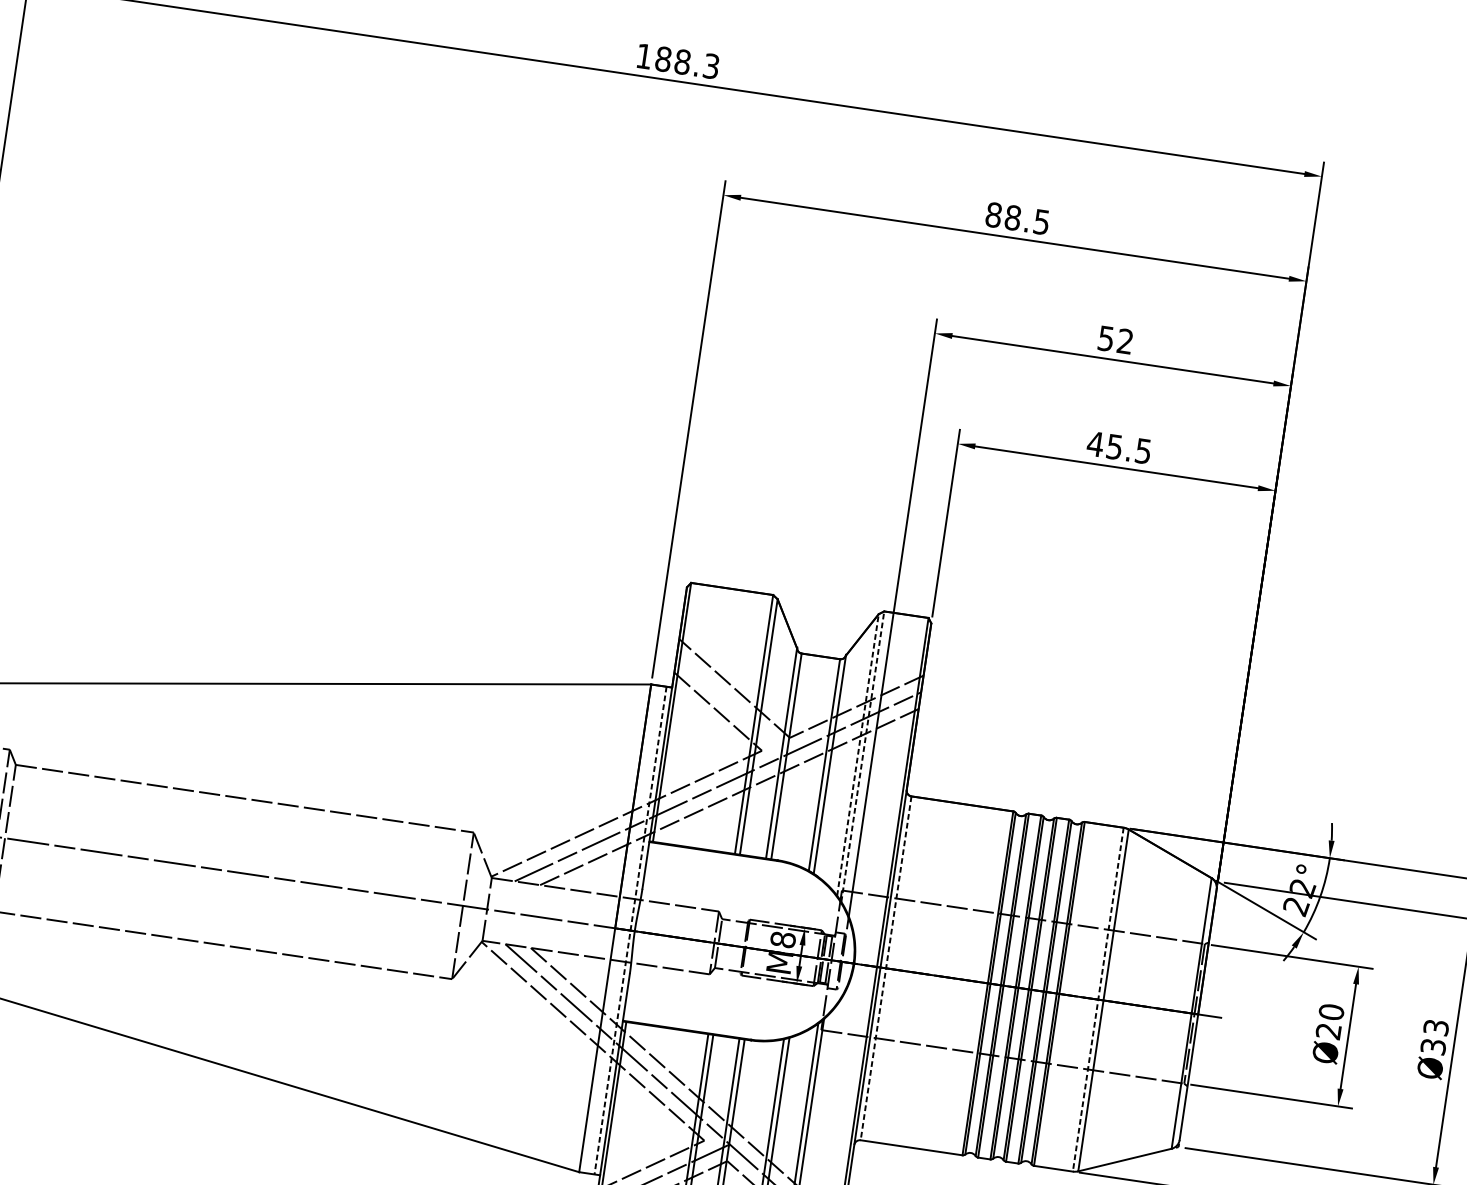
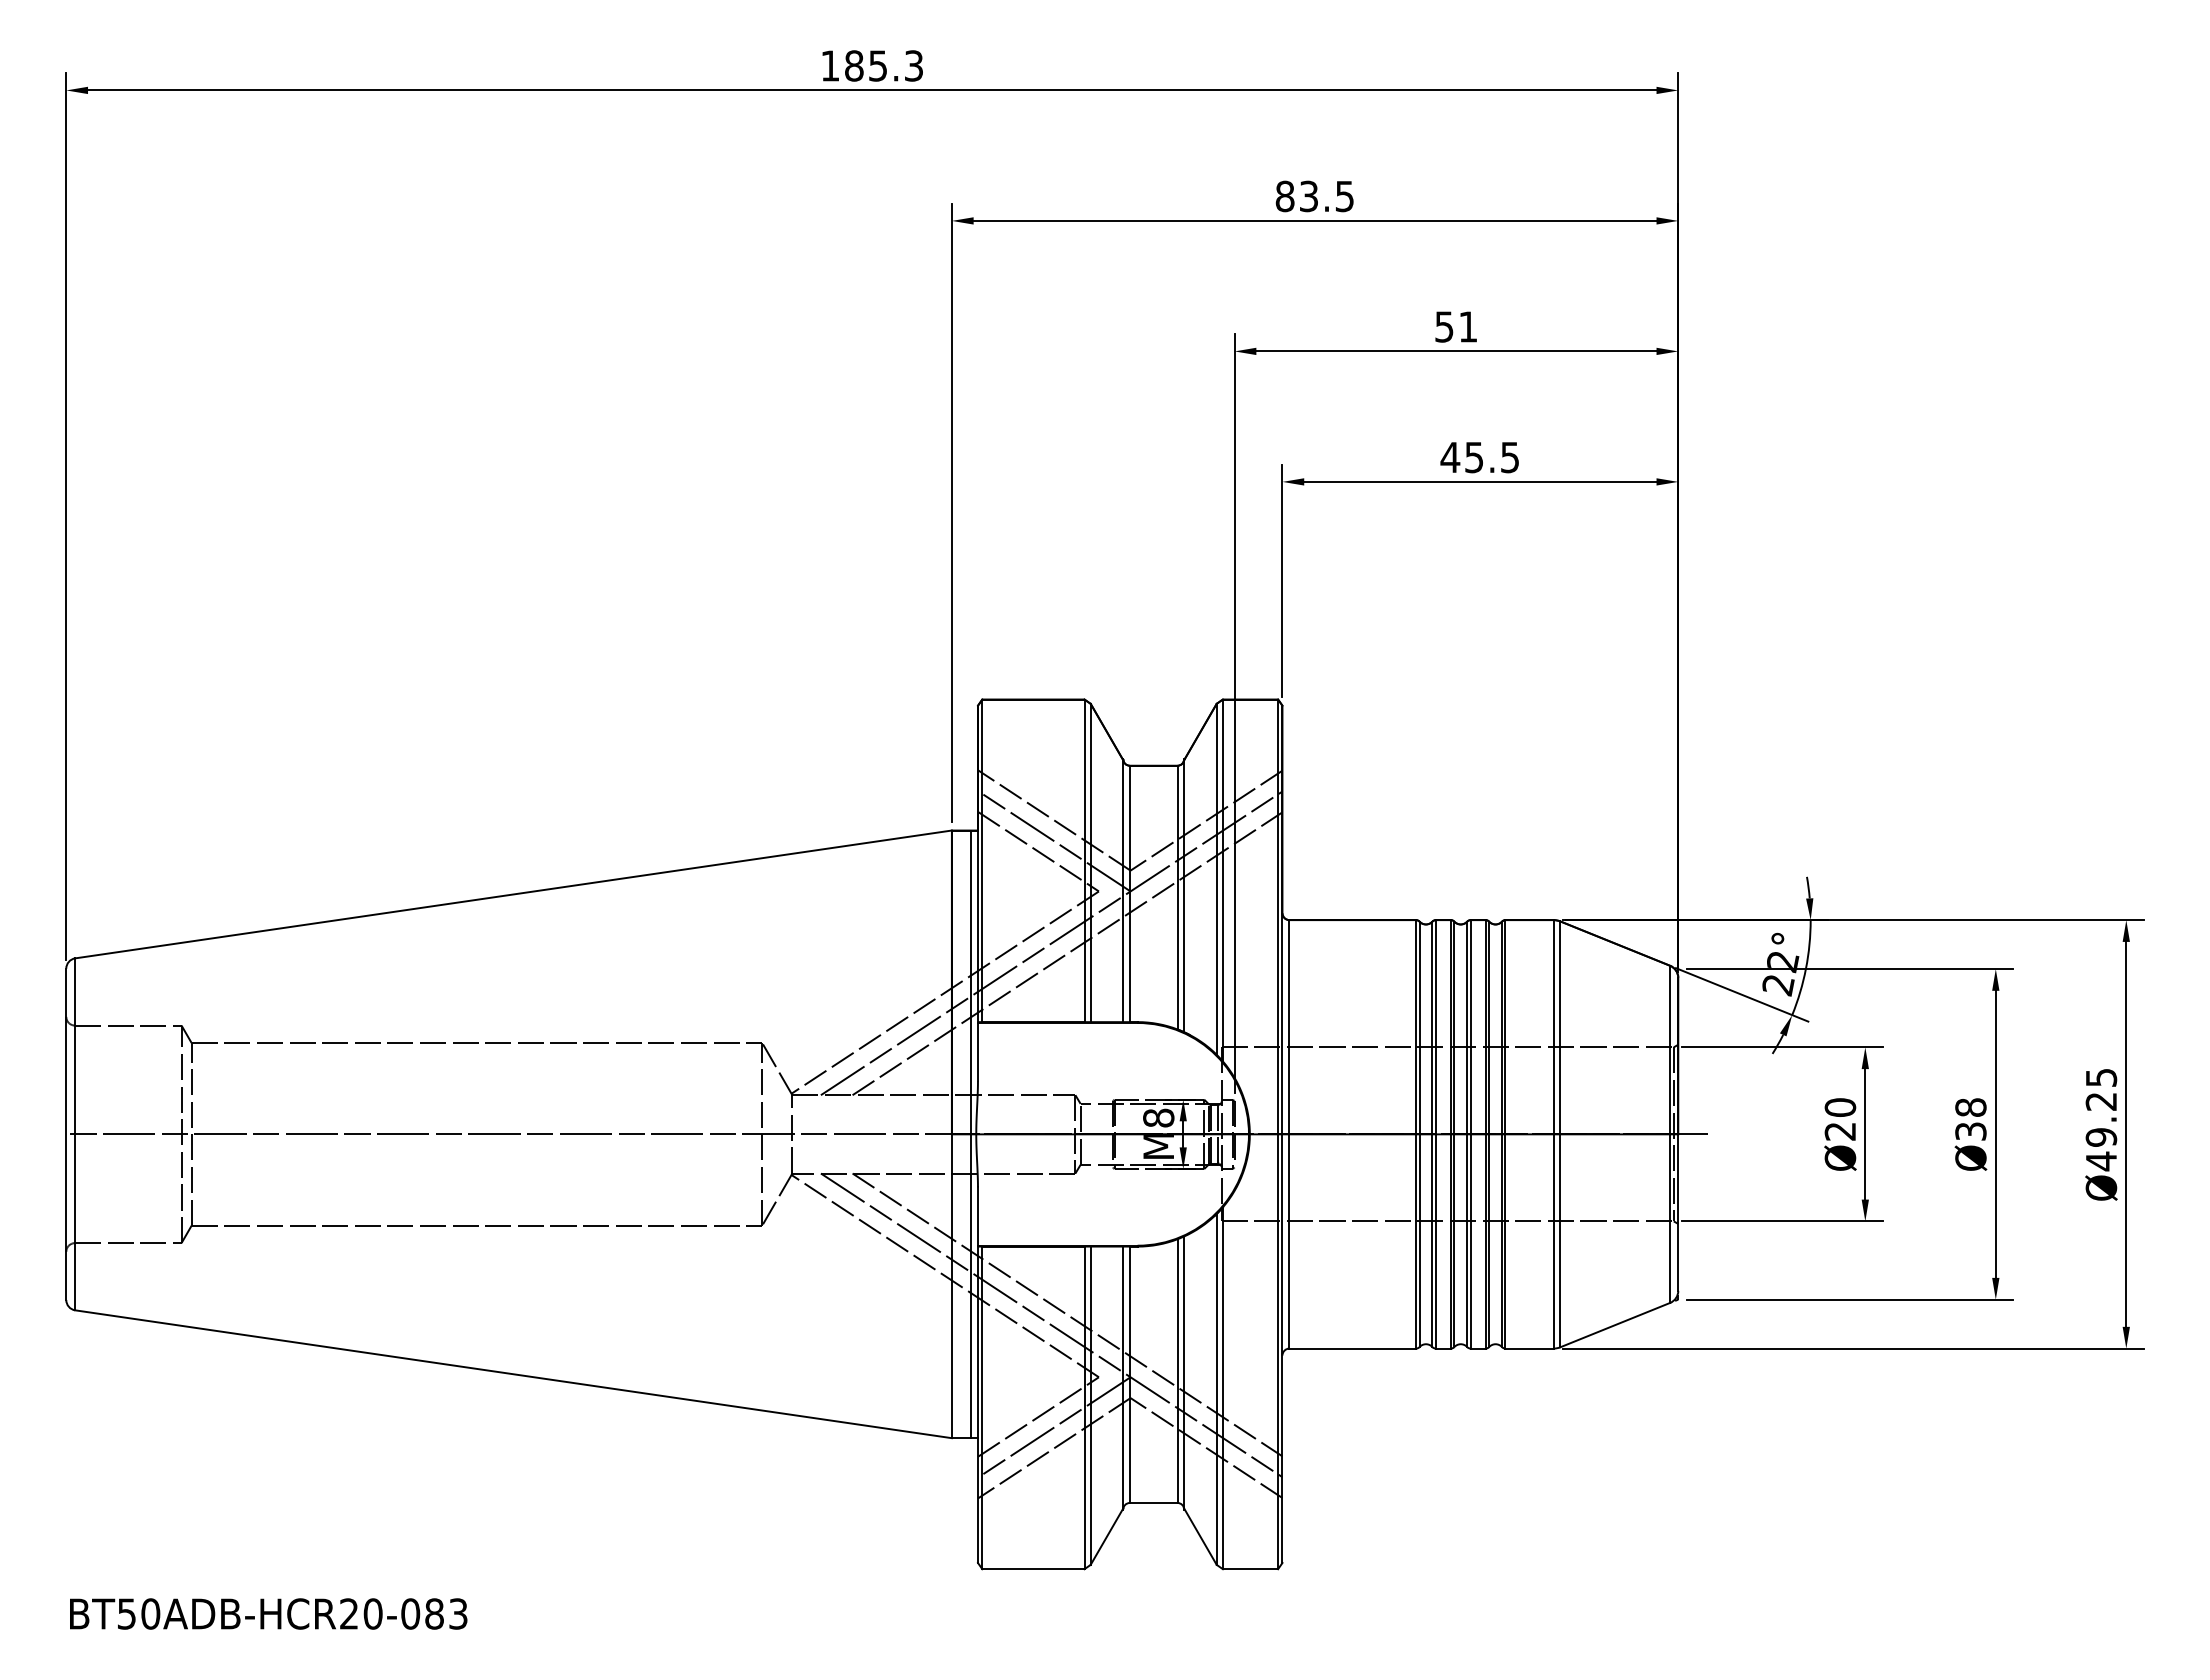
text: (682, 61) -> (877, 65), 188.3 -> 185.3
text: (1012, 217) -> (1308, 196), 88.5 -> 83.5
text: (1124, 341) -> (1467, 326), 52 -> 51
line: (731, 705) -> (1053, 841), added
line: (857, 754) -> (1216, 878), dashed -> solid
line: (862, 756) -> (1222, 880), dashed -> solid
line: (630, 930) -> (971, 1134), dashed -> solid
line: (886, 968) -> (1289, 1134), dashed -> solid
line: (1098, 999) -> (1553, 1134), dashed -> solid
text: (1435, 1027) -> (1970, 1107), Ø33 -> Ø38

